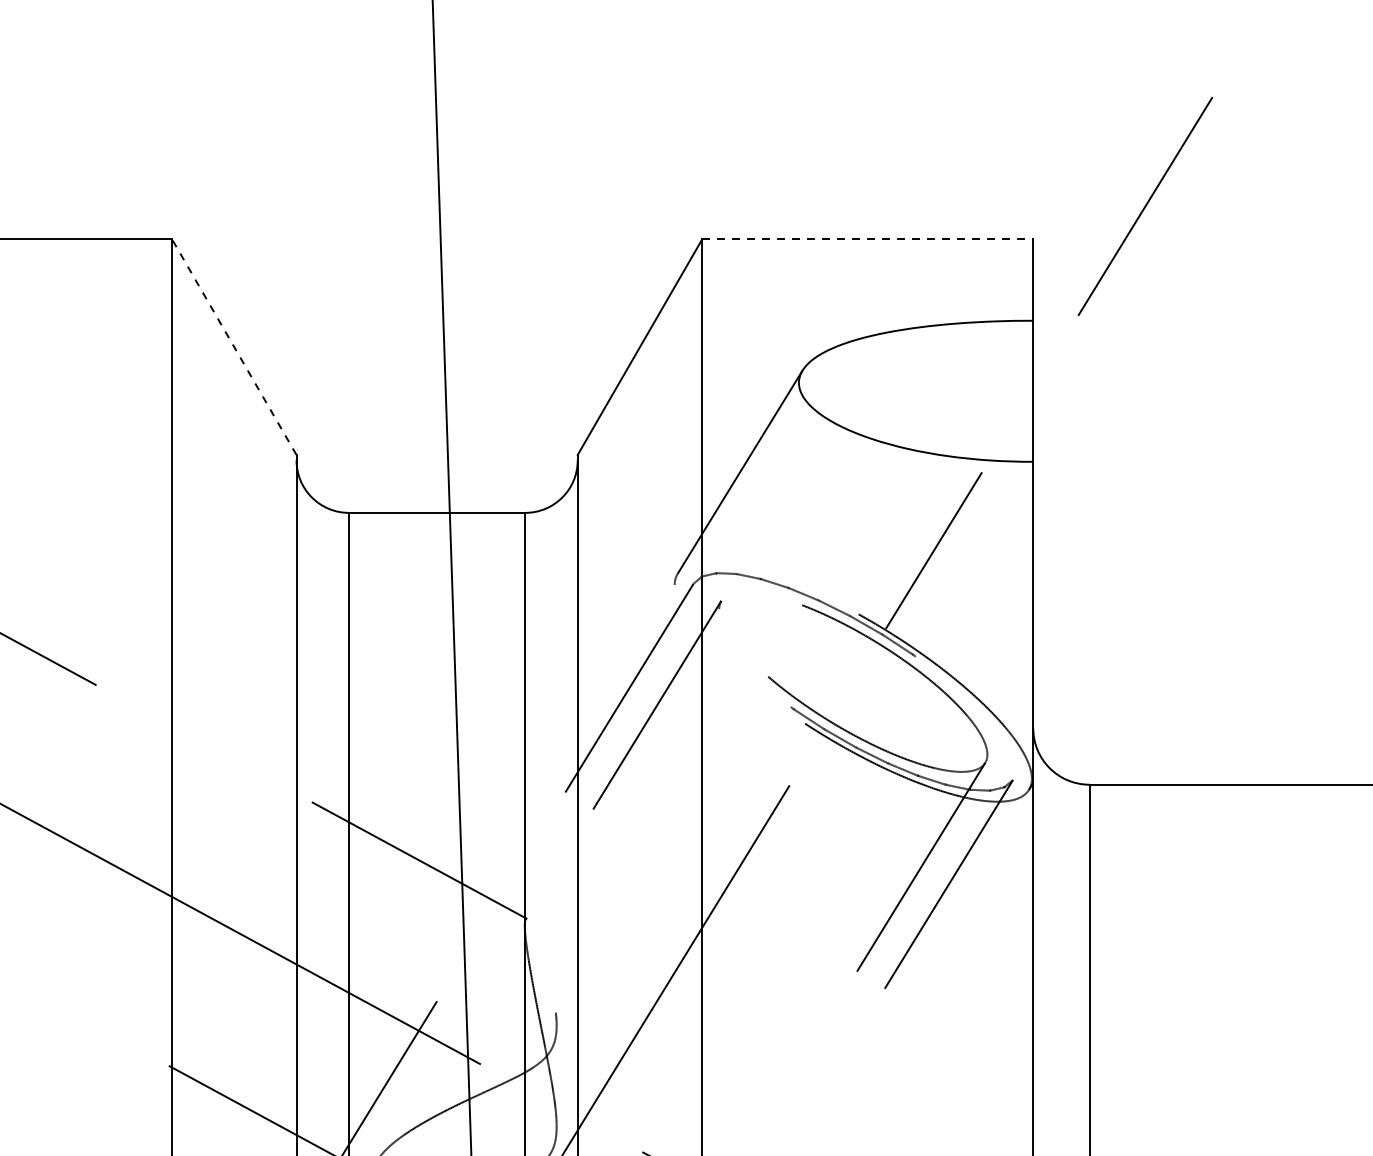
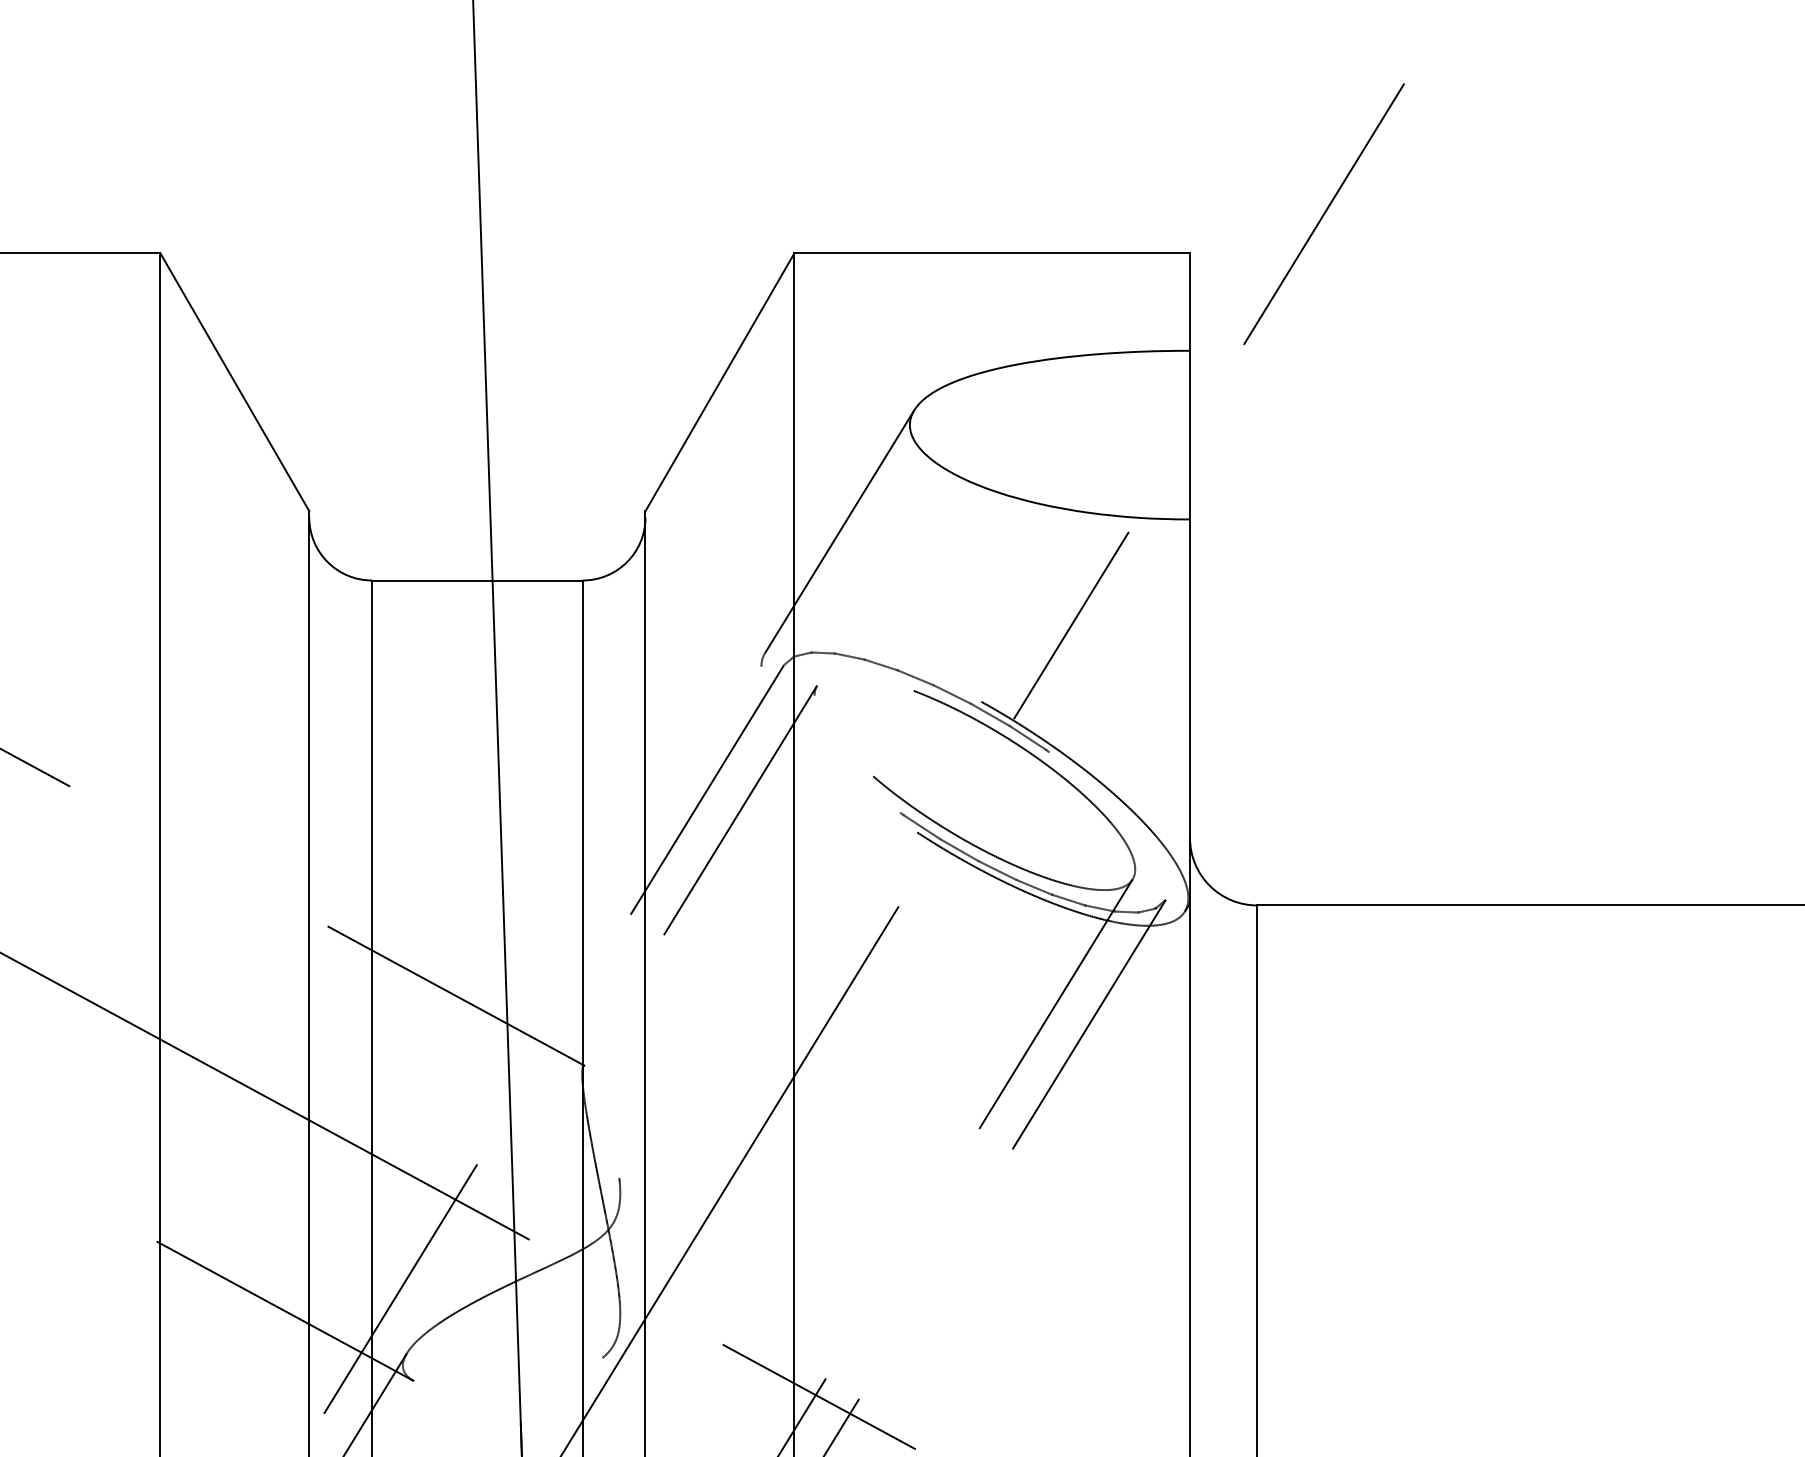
line: (868, 239) -> (992, 253), dashed -> solid
line: (233, 347) -> (234, 382), dashed -> solid

